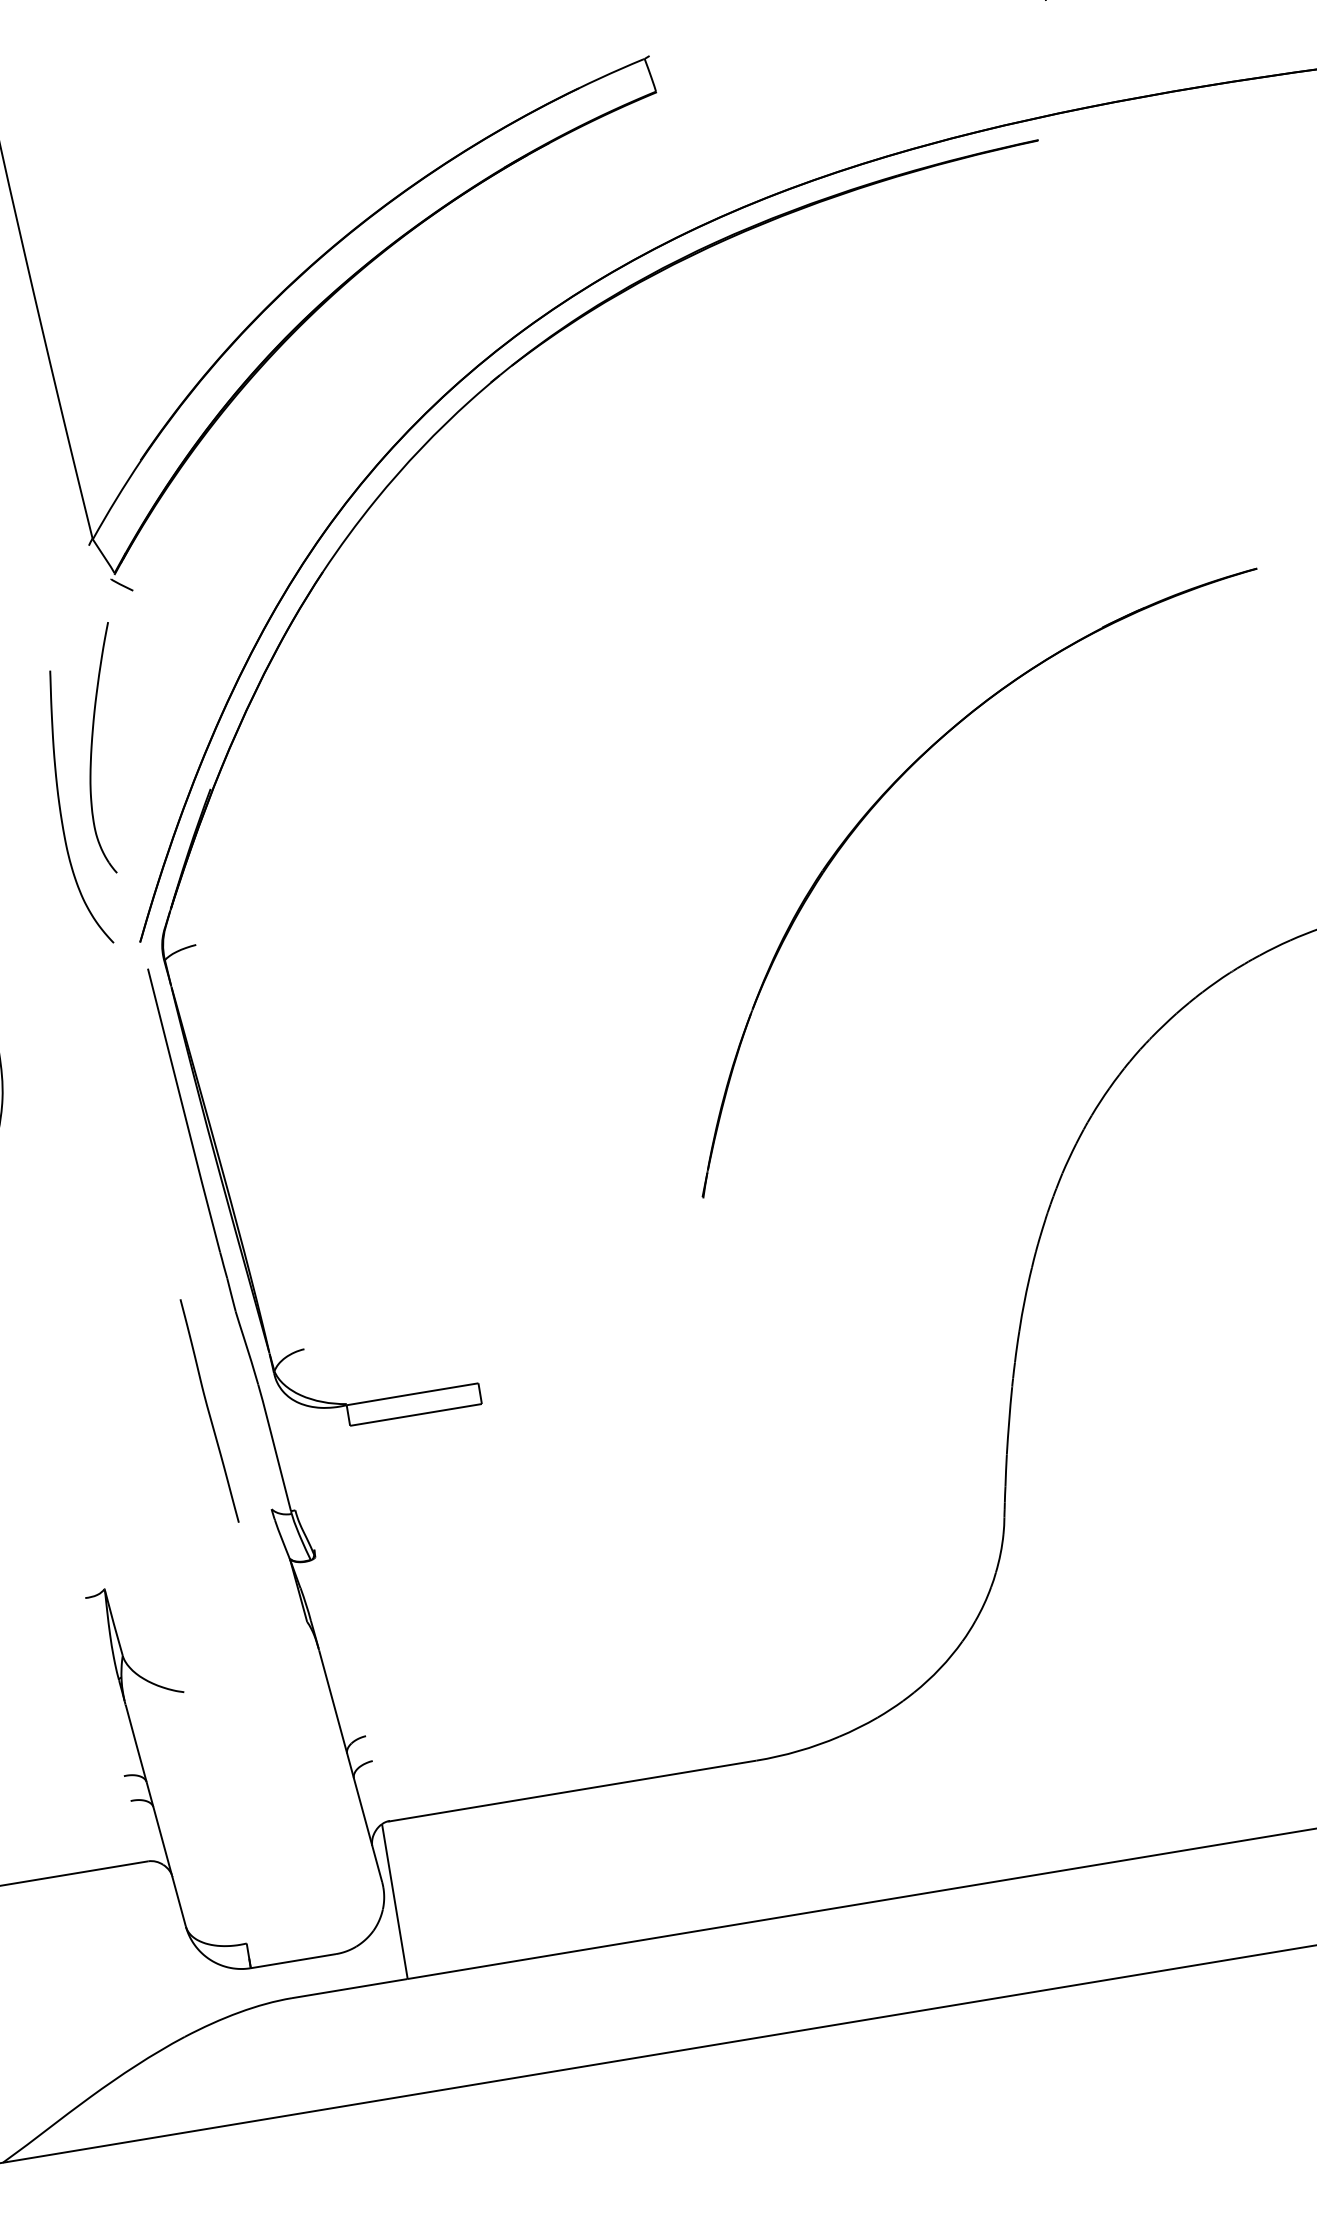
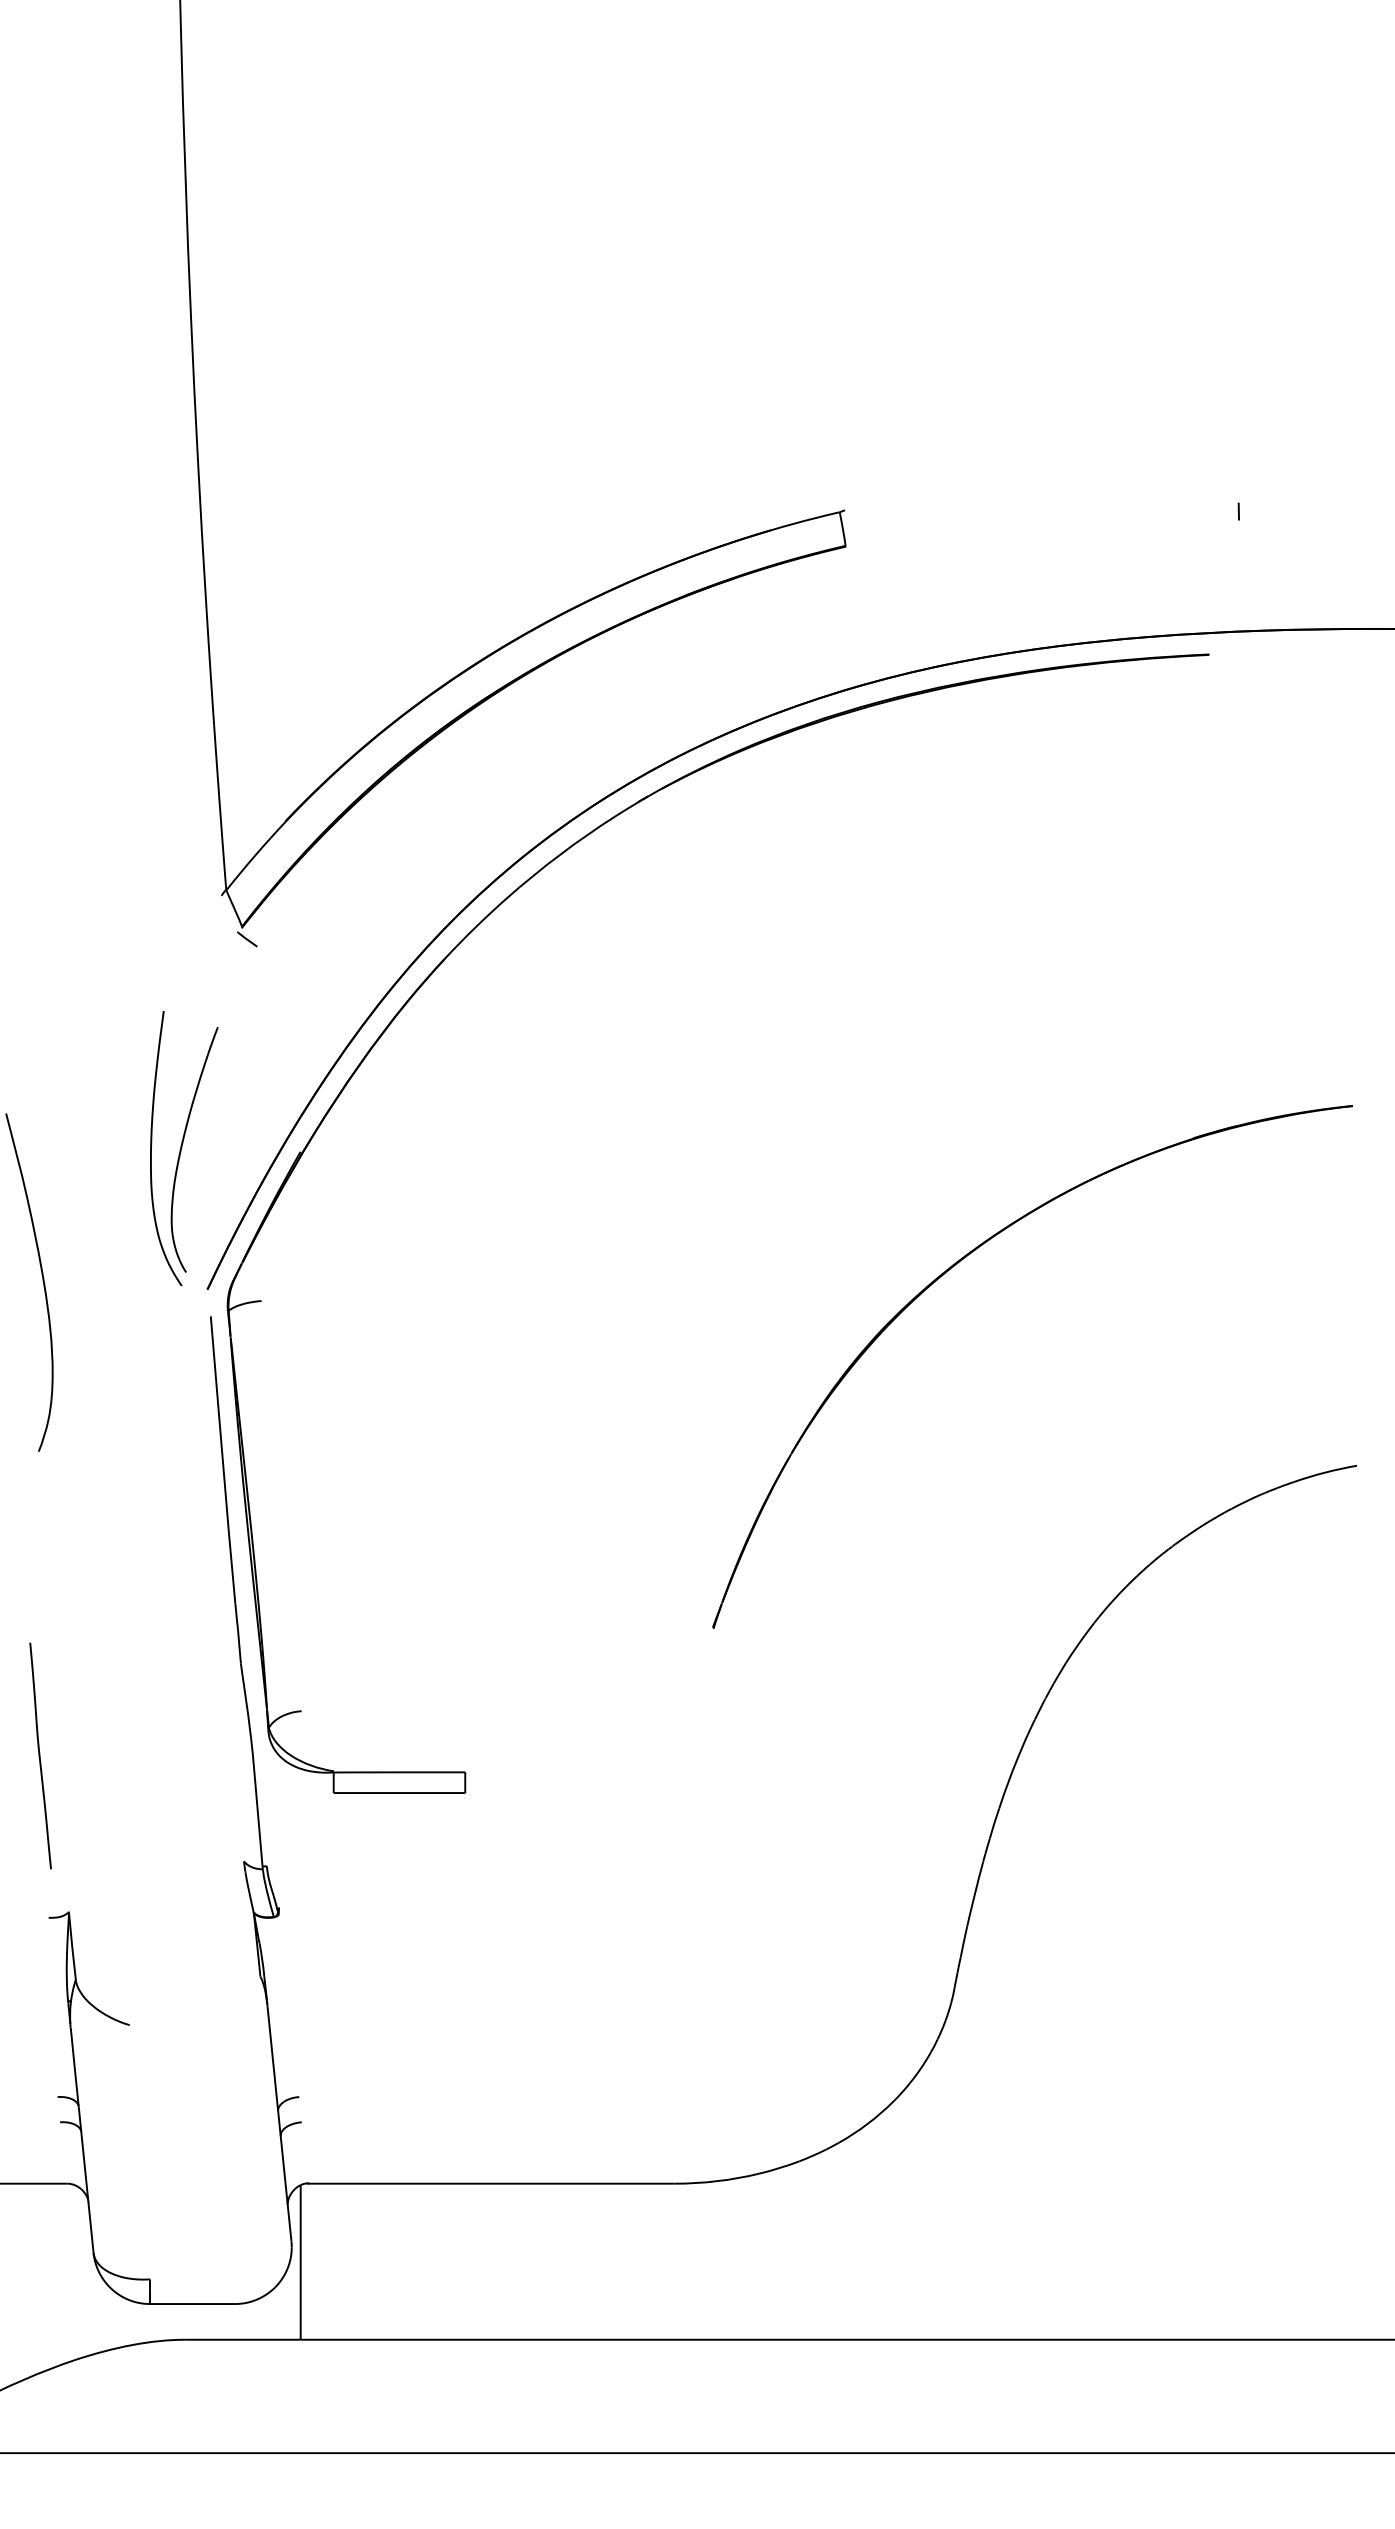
part: (92, 748) -> (182, 1147), moved
curve: (209, 1410) -> (40, 1755), moved

